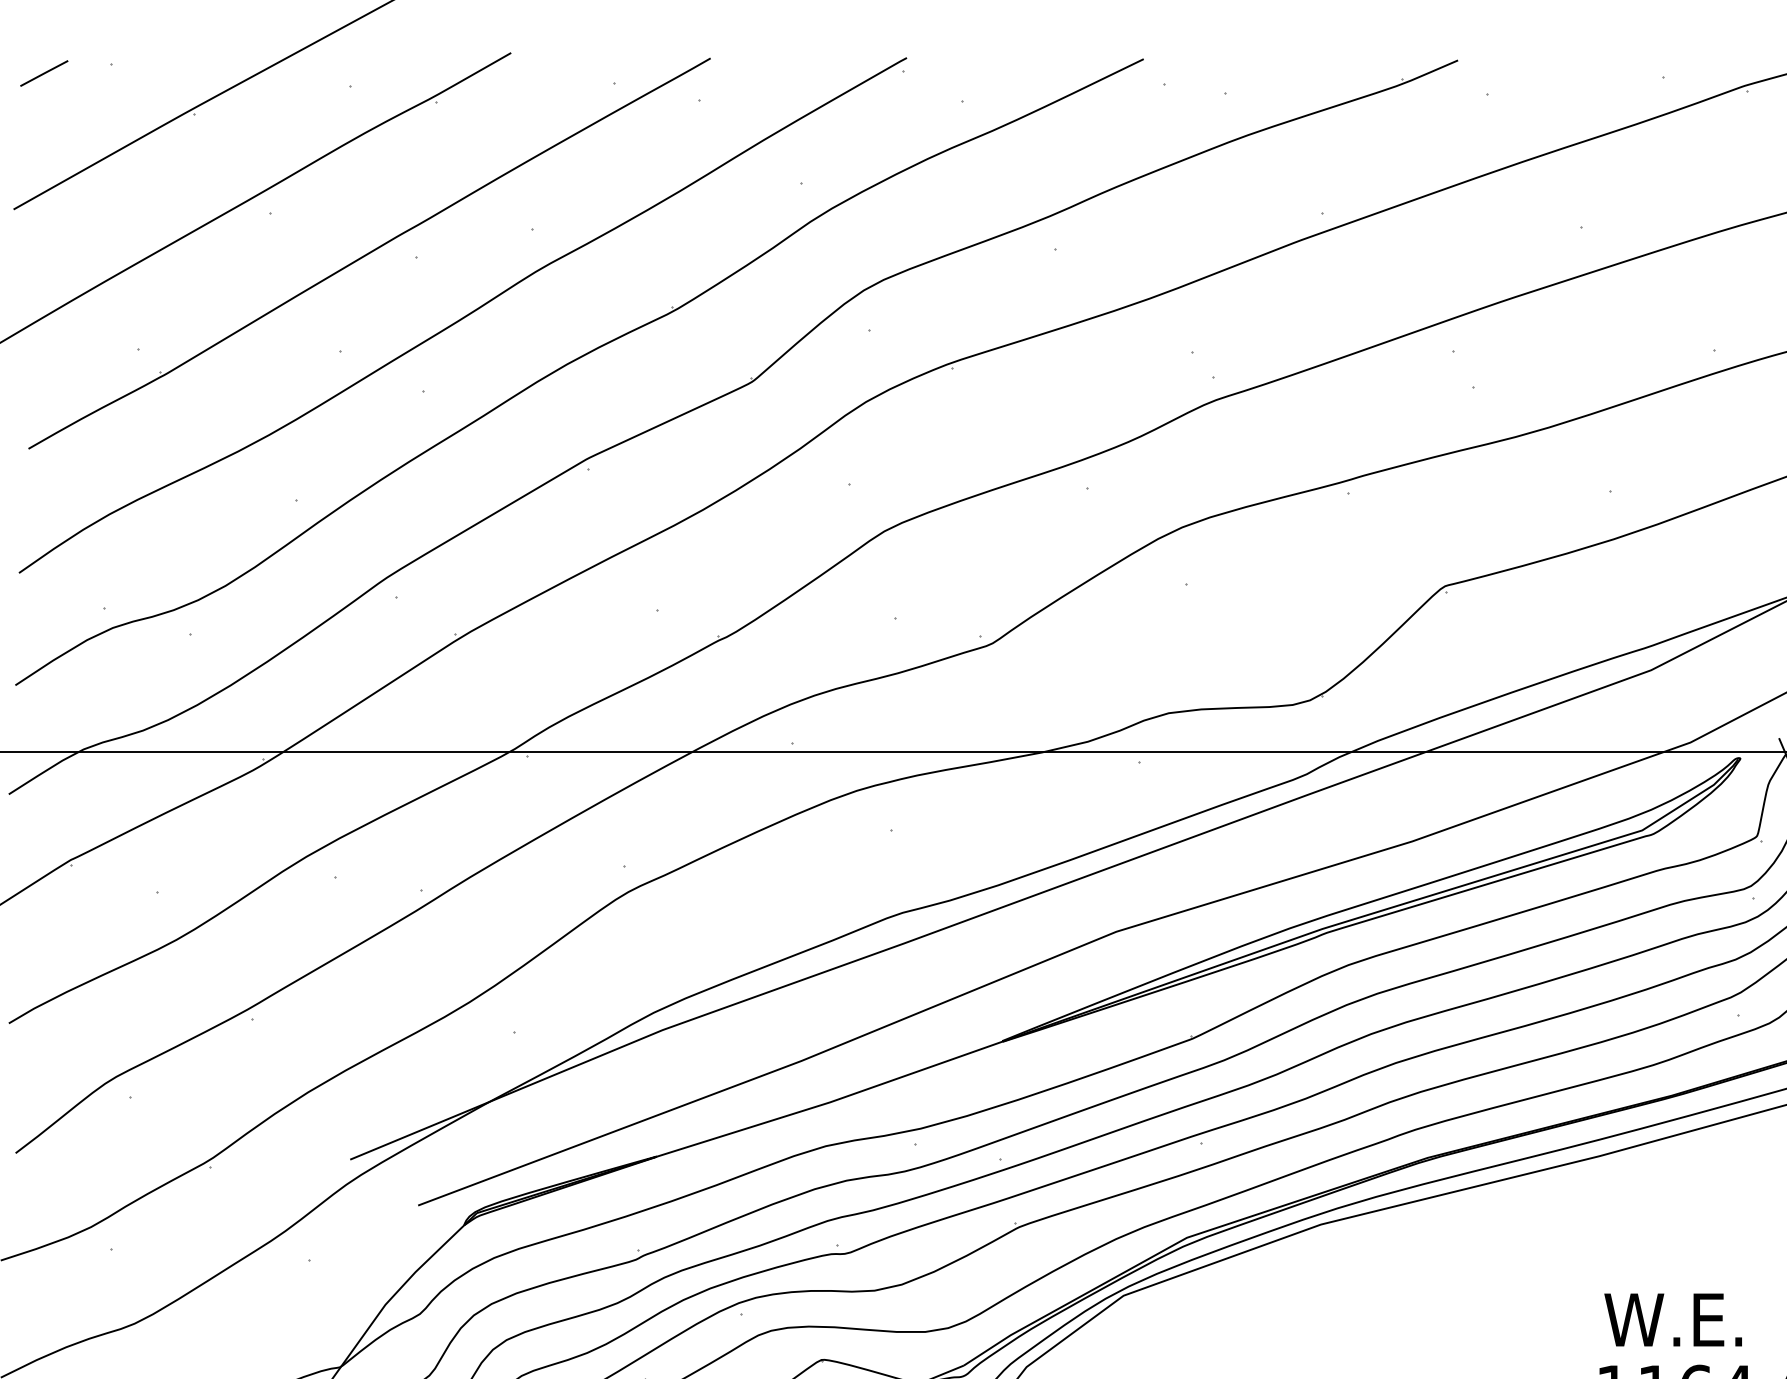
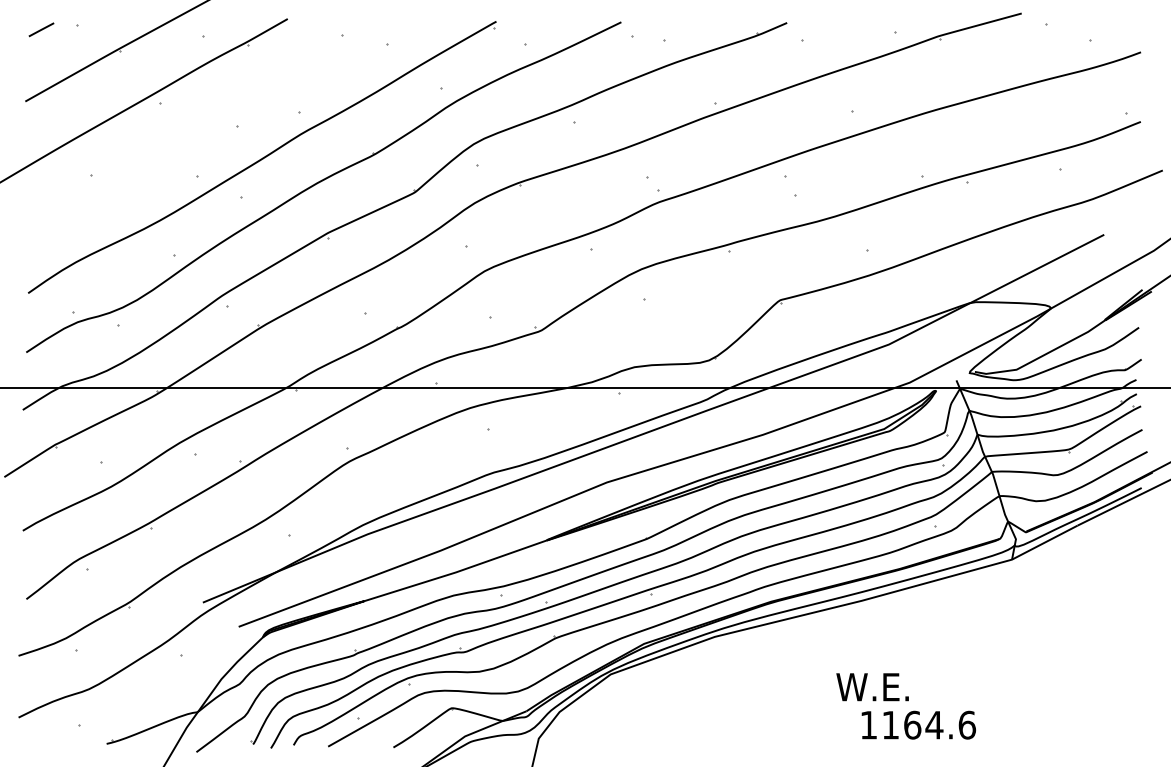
part: (370, 253) -> (213, 124), removed
text: (1672, 1320) -> (872, 687), moved

